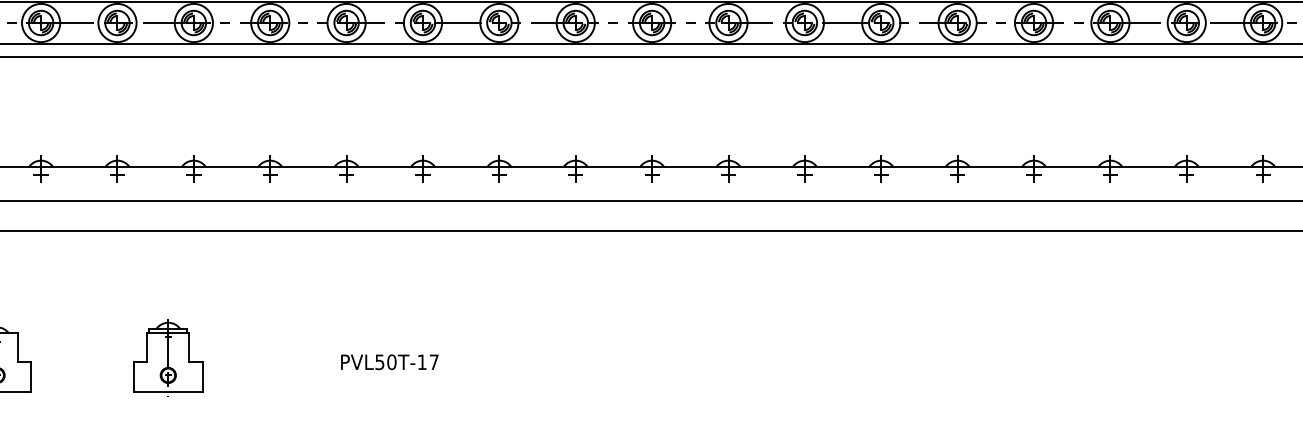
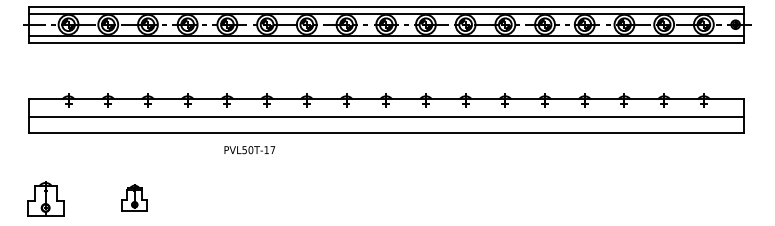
part: (167, 355) -> (134, 197), size x0.7
text: (389, 362) -> (249, 150), moved

